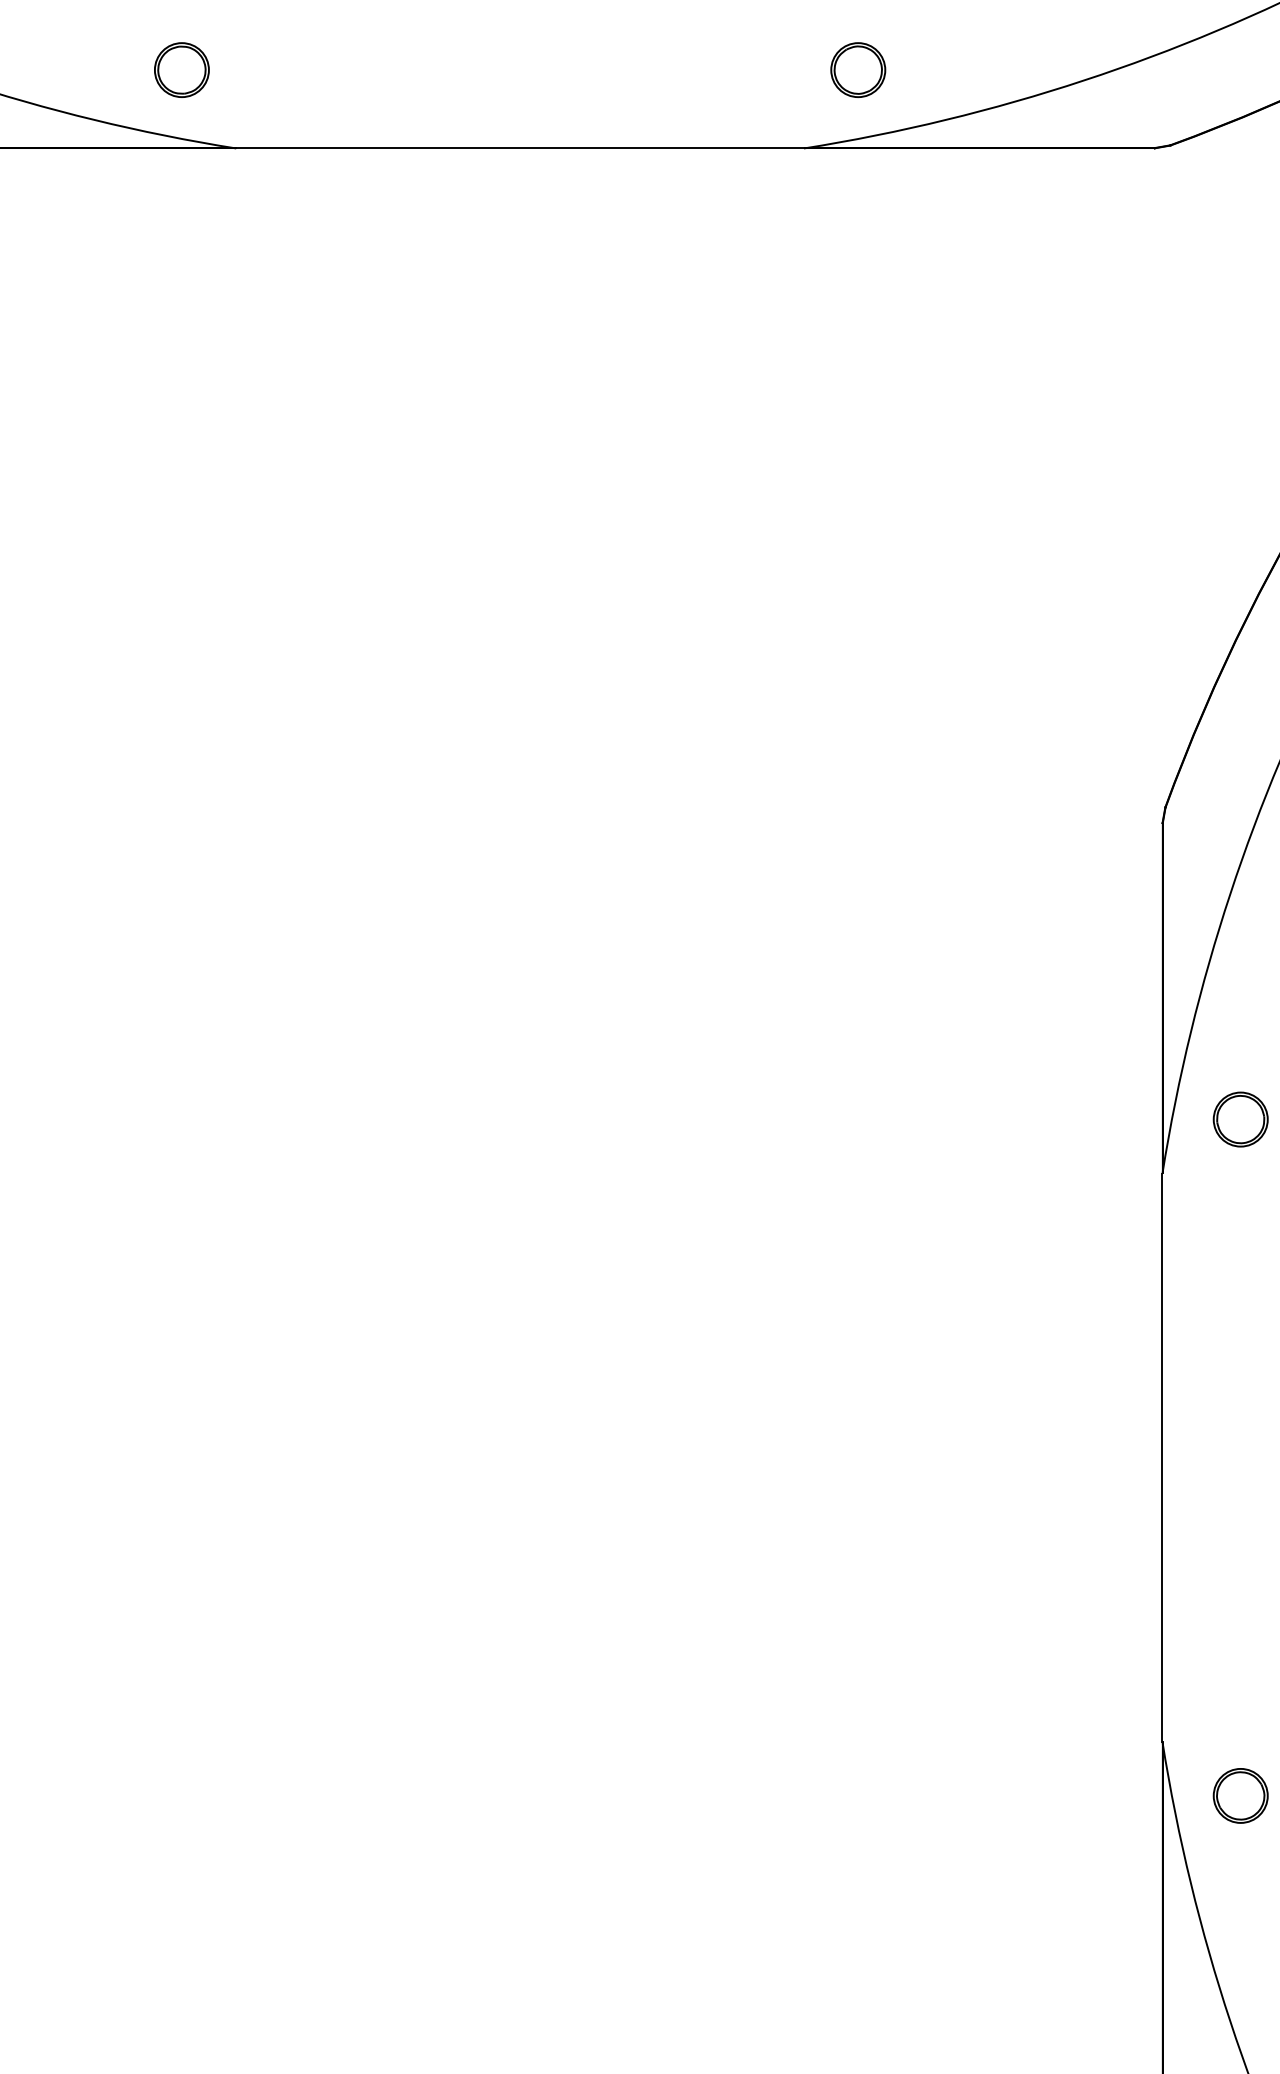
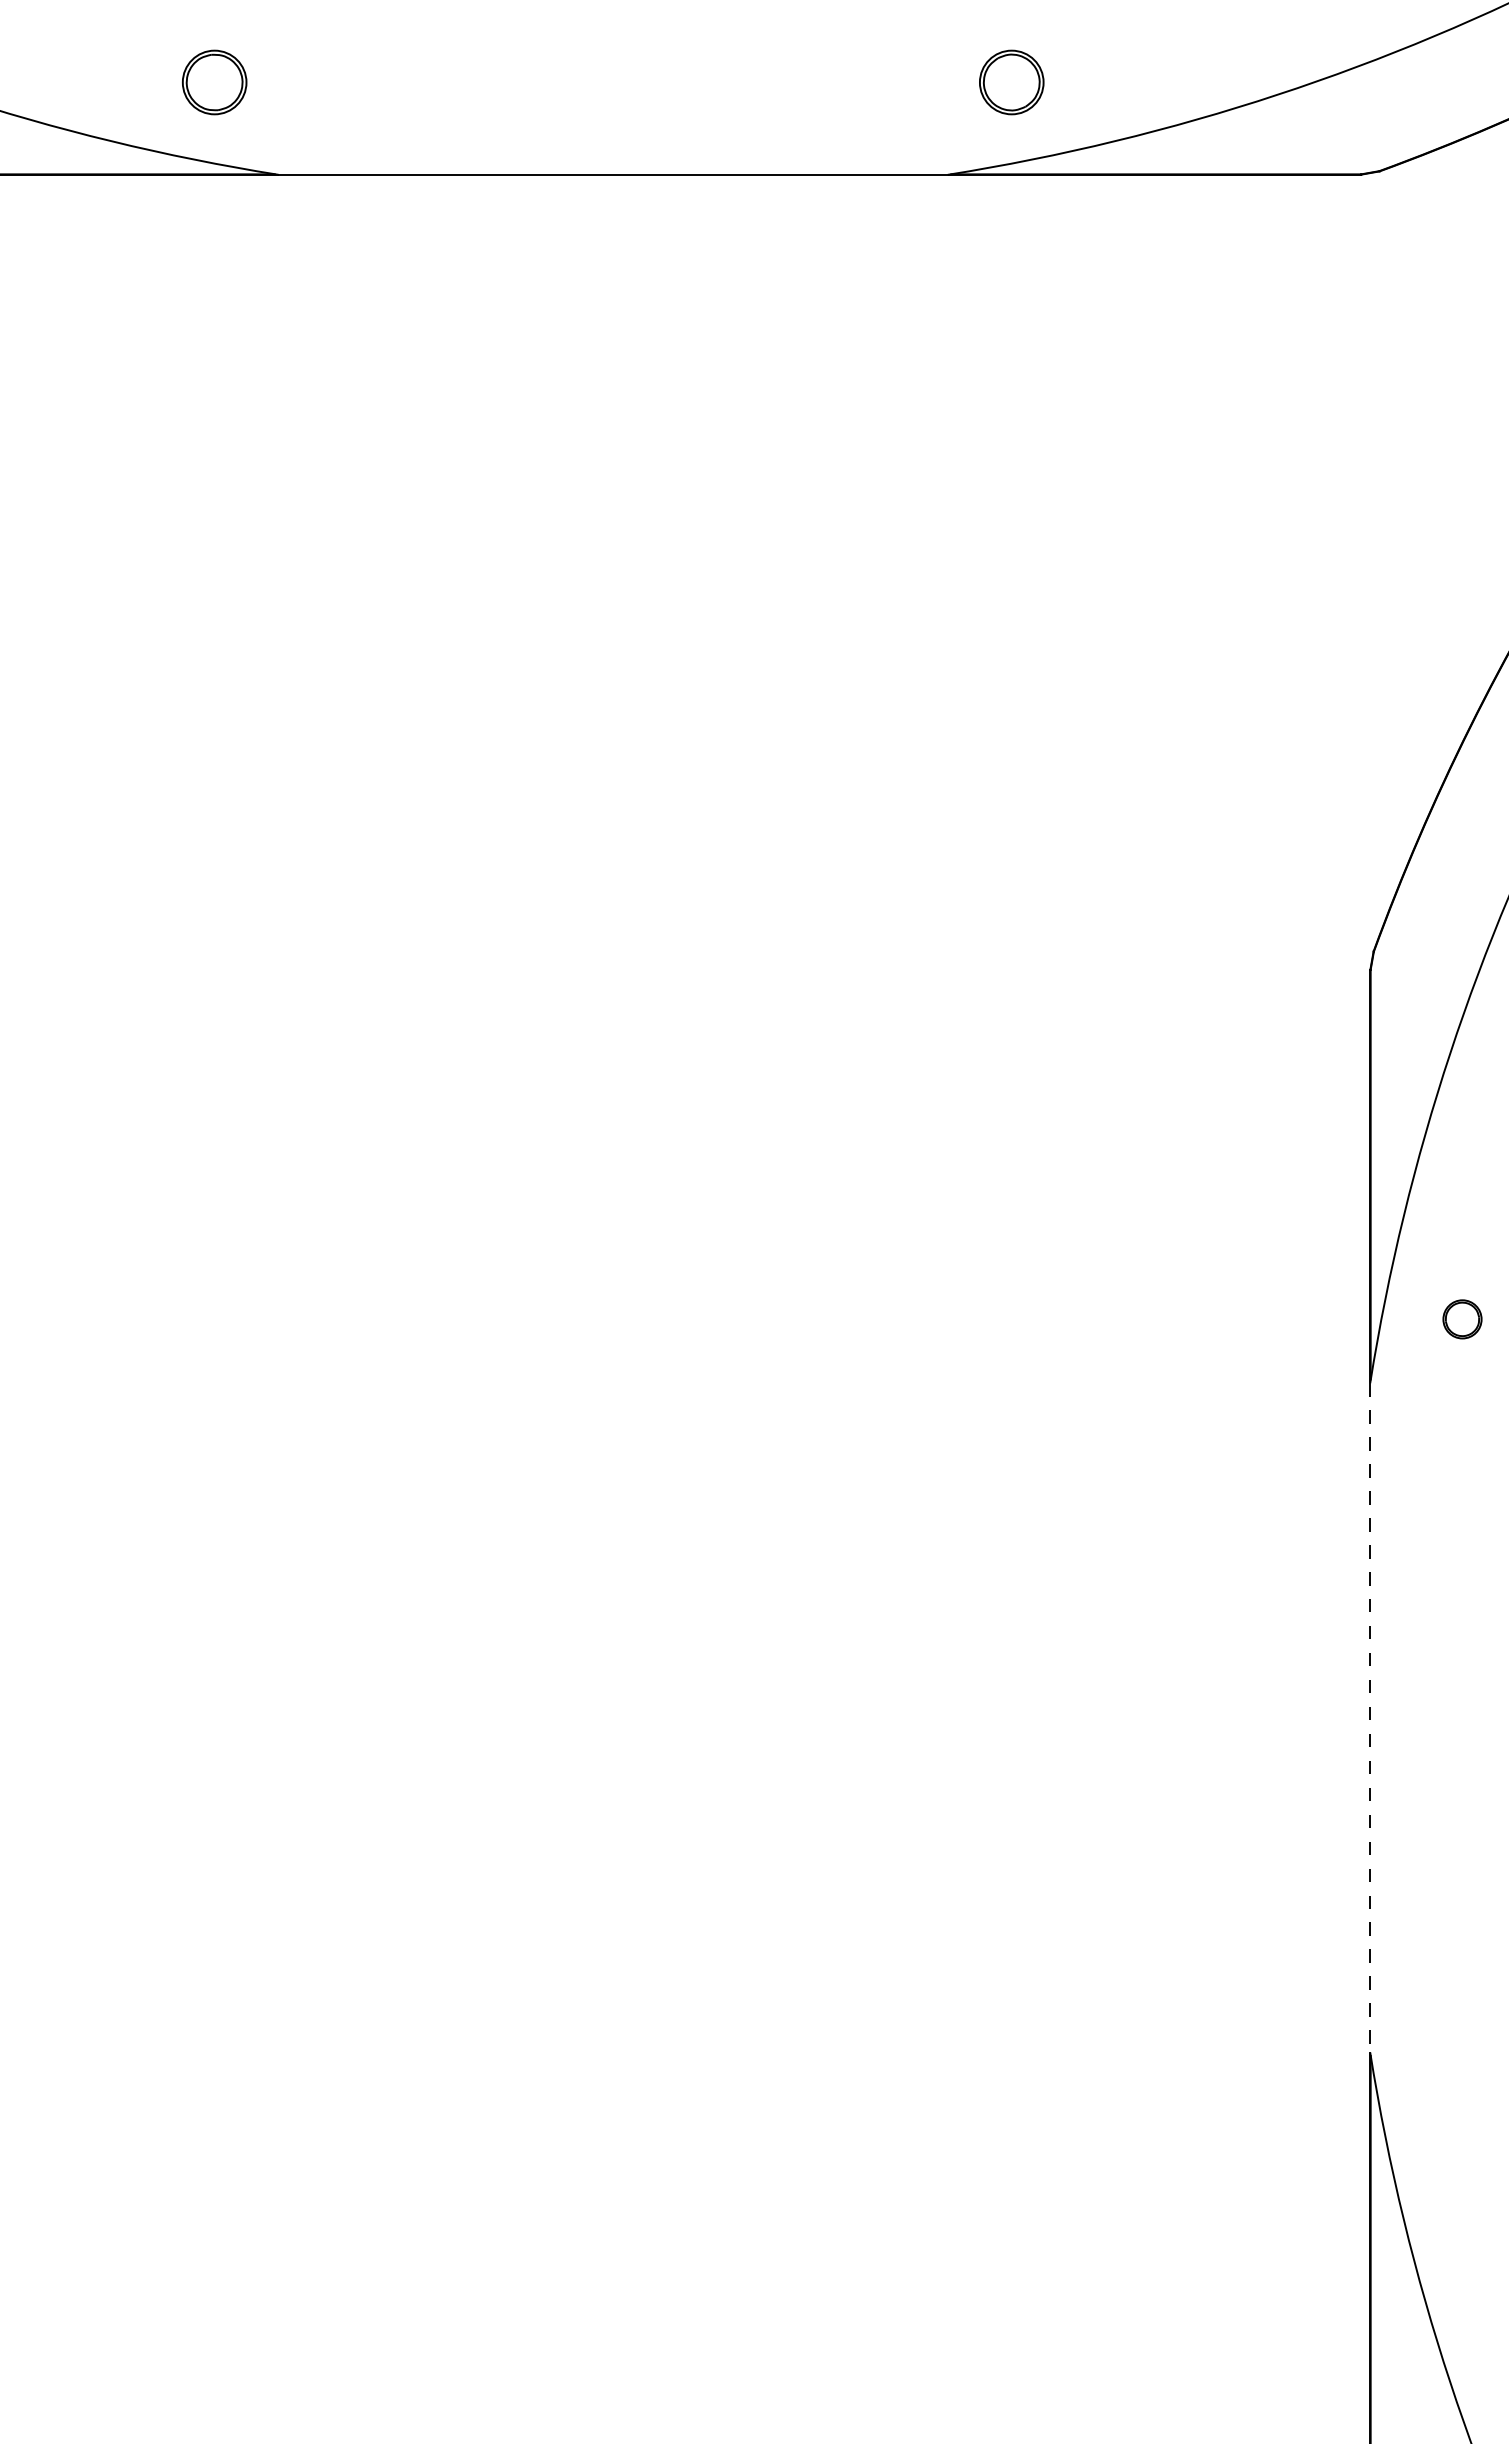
part: (1240, 1119) -> (1462, 1319), size x0.6
line: (1162, 1457) -> (1370, 1717), solid -> dashed
part: (1240, 1795) -> (1462, 2116), removed

